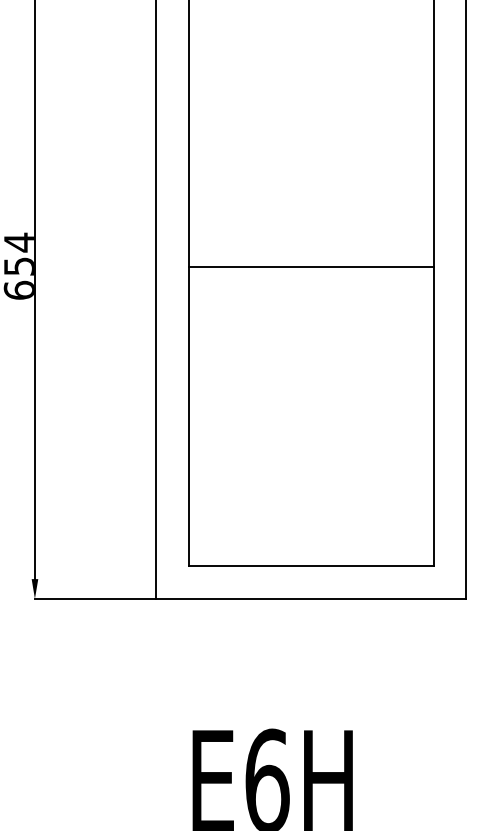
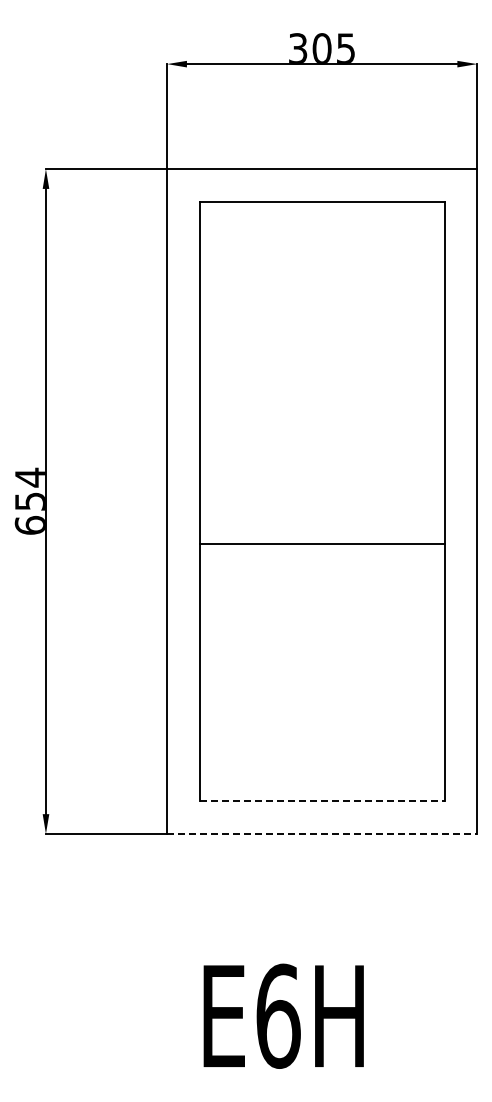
line: (310, 266) -> (321, 543), moved
line: (311, 566) -> (322, 801), solid -> dashed
line: (311, 598) -> (322, 833), solid -> dashed

